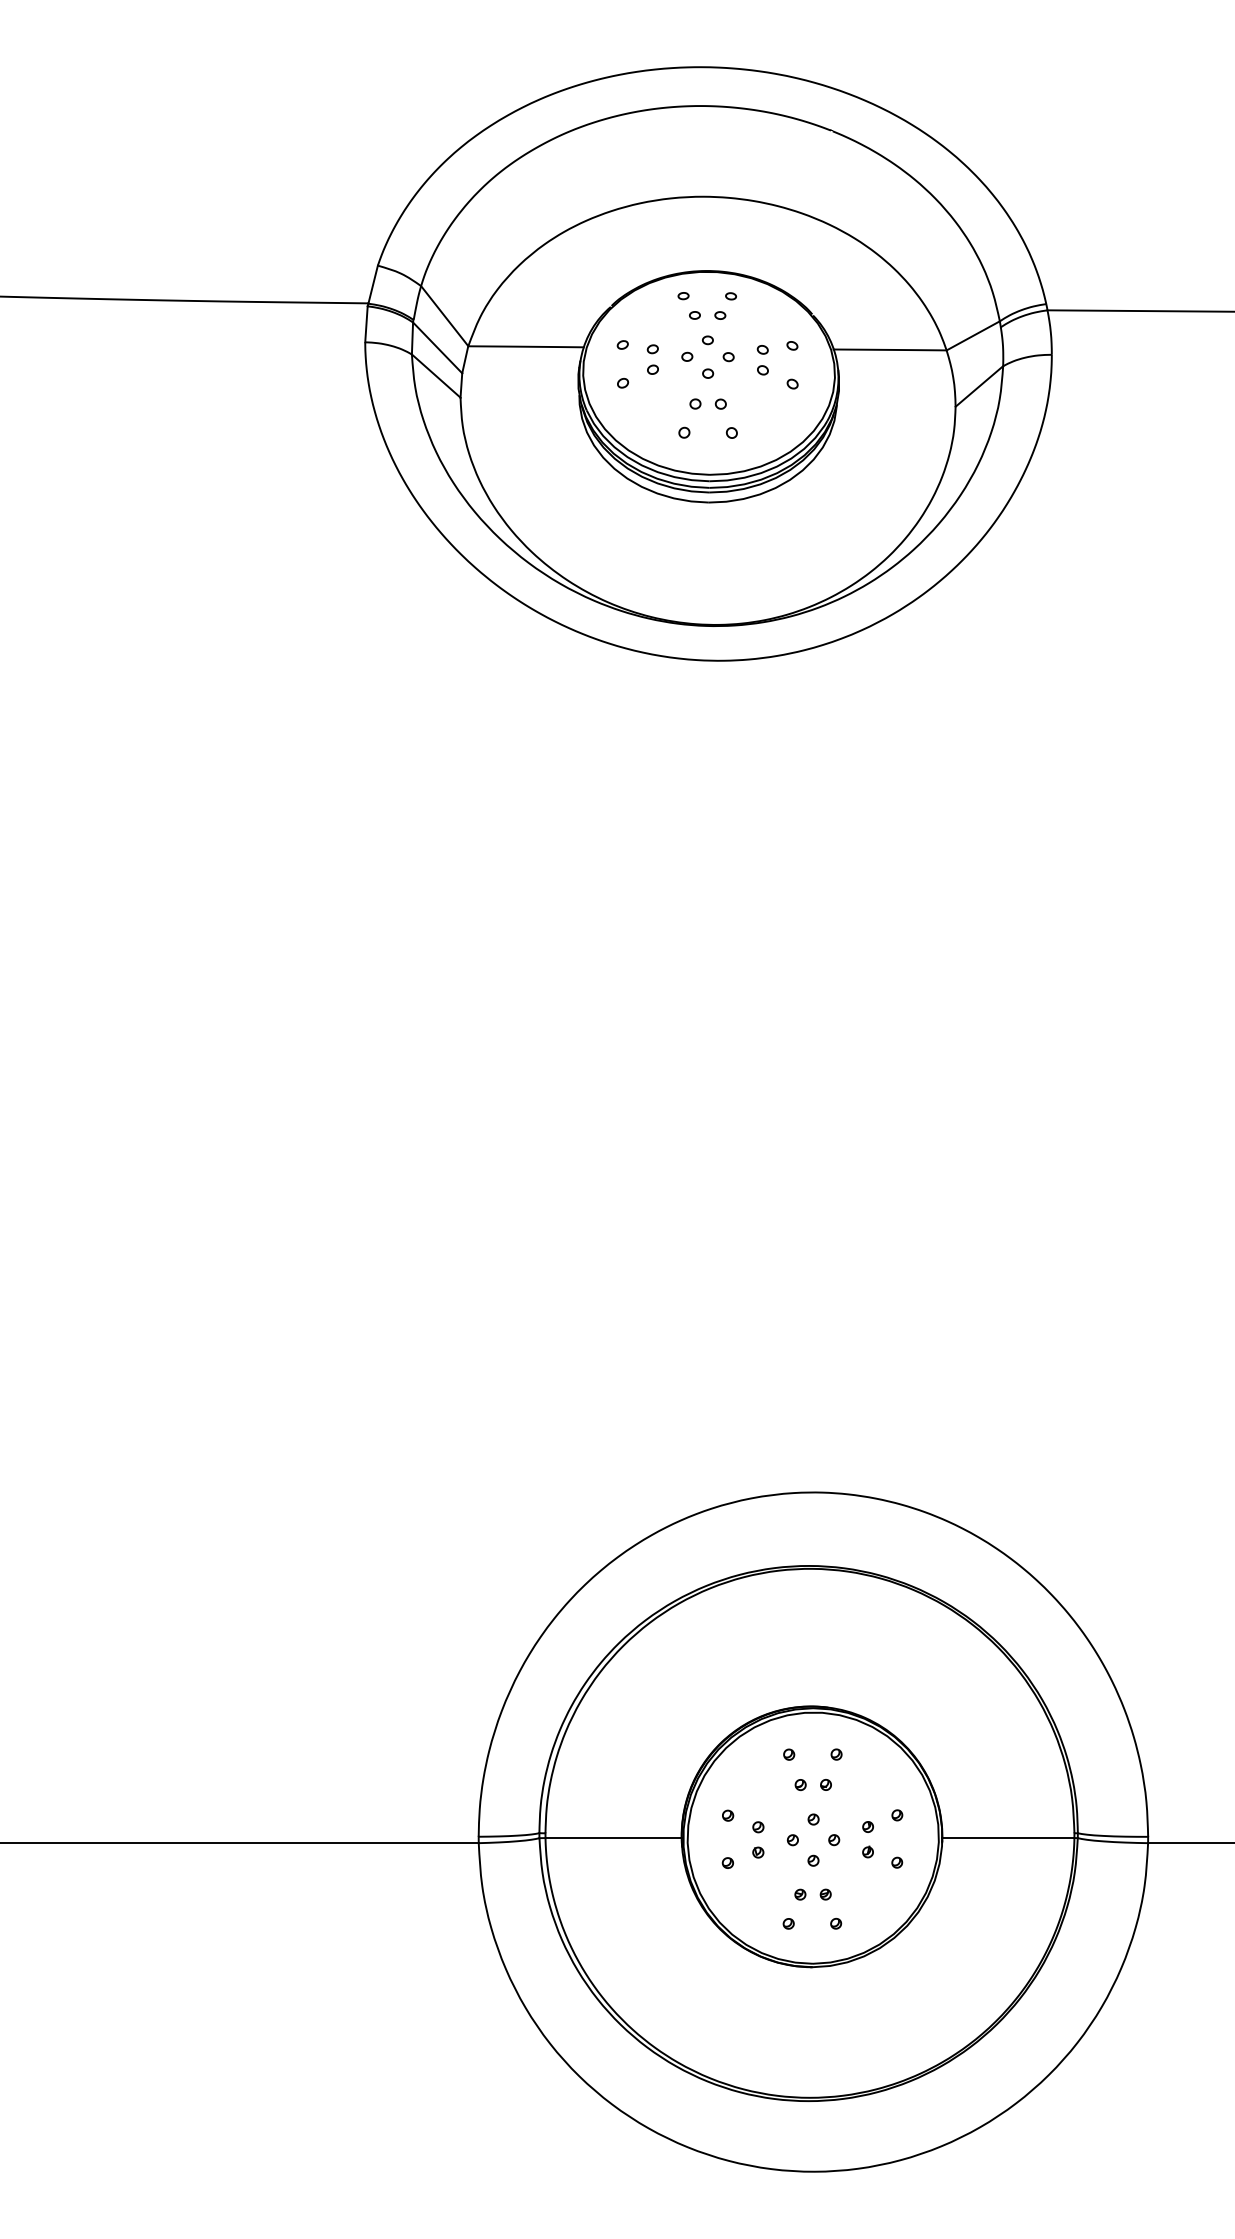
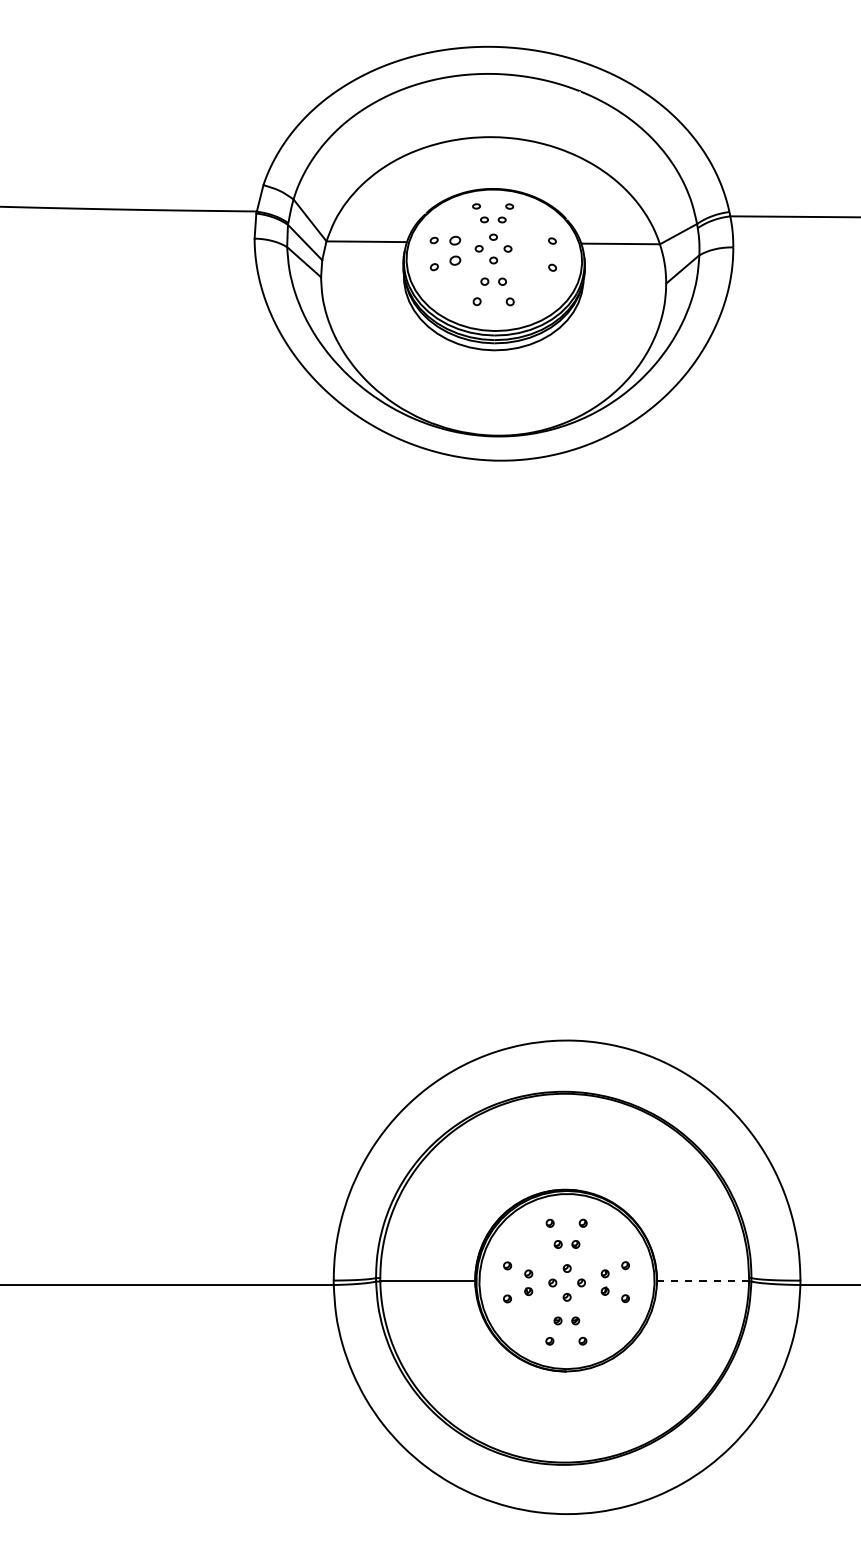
part: (651, 359) -> (454, 250), size x1.4
part: (762, 359) -> (531, 250), removed
line: (1007, 1838) -> (702, 1281), solid -> dashed

